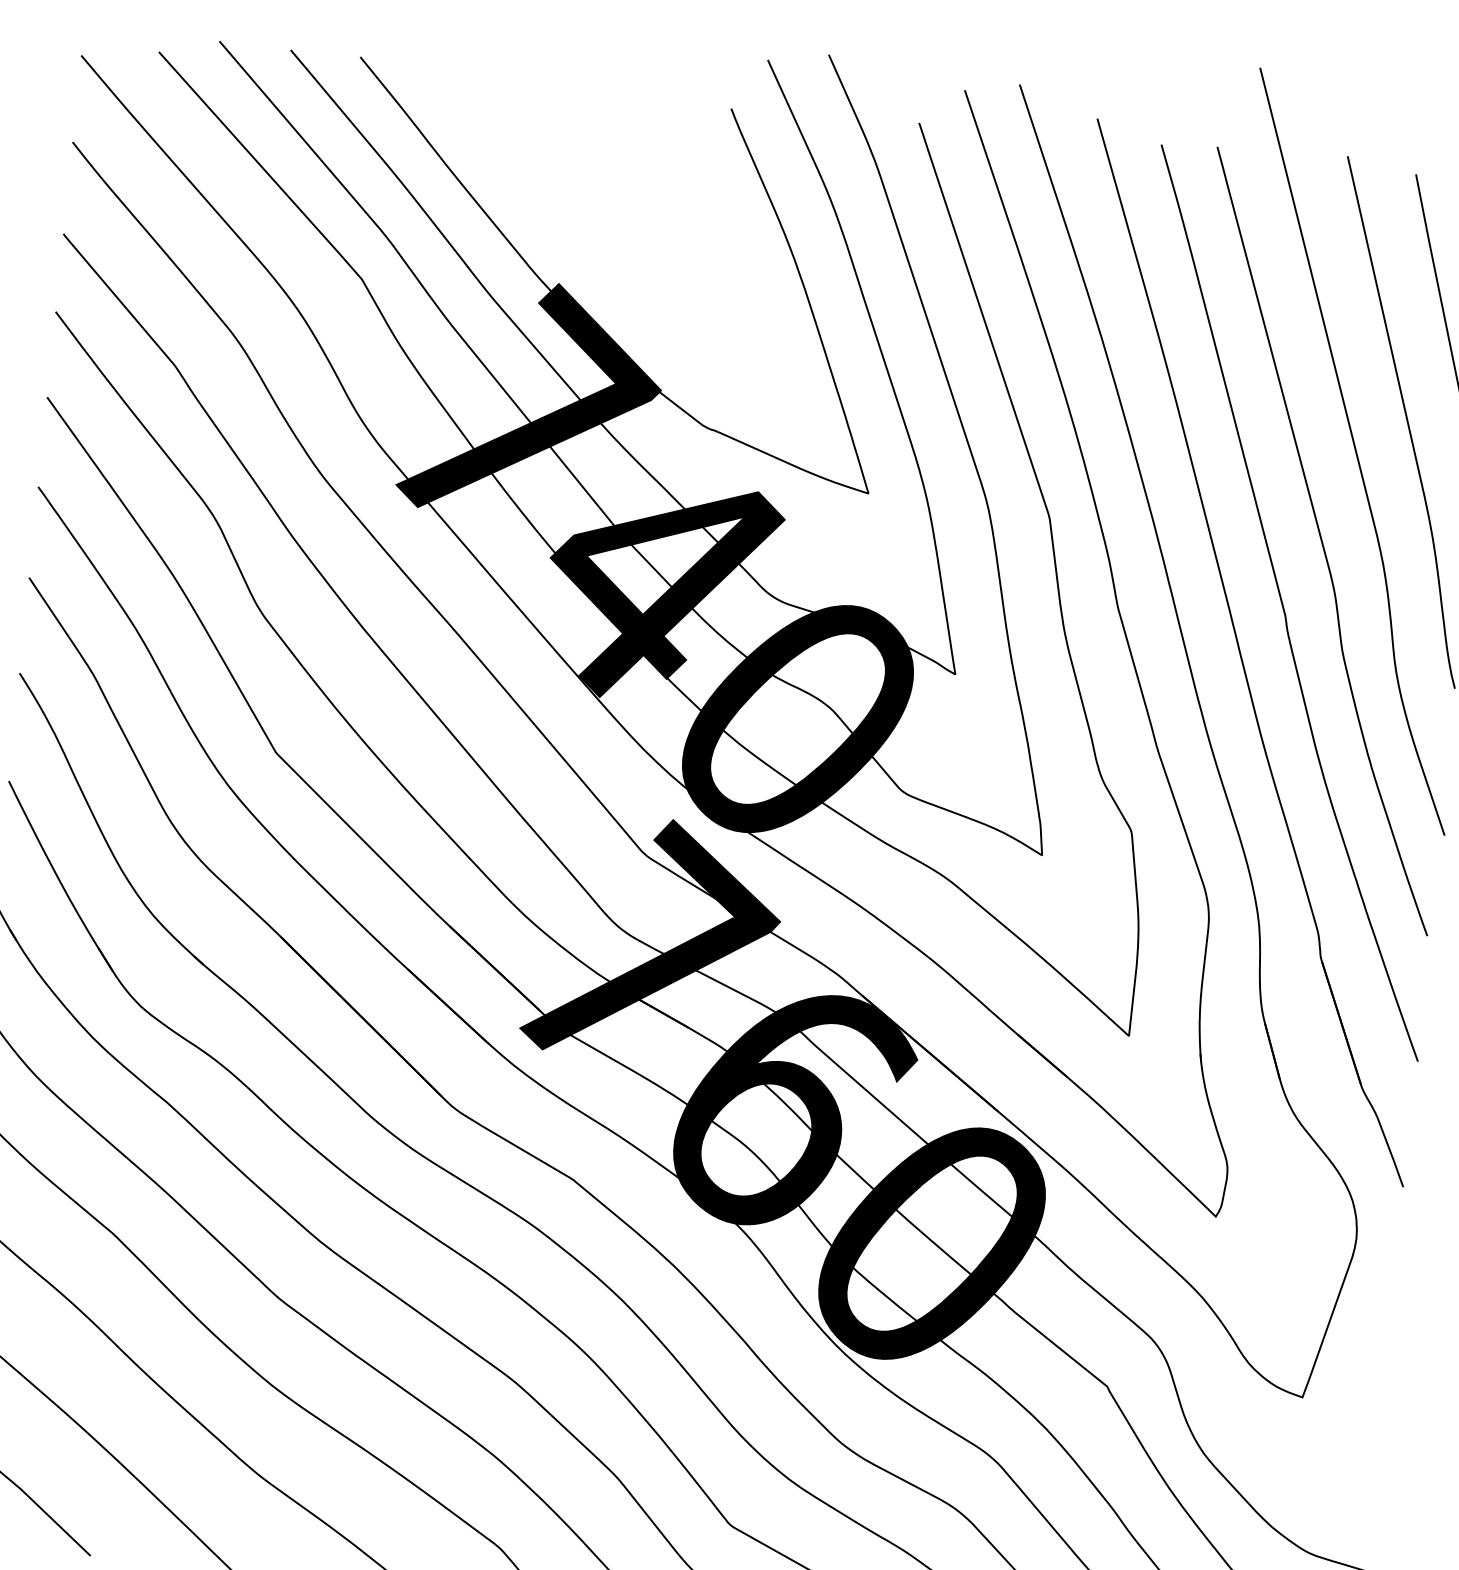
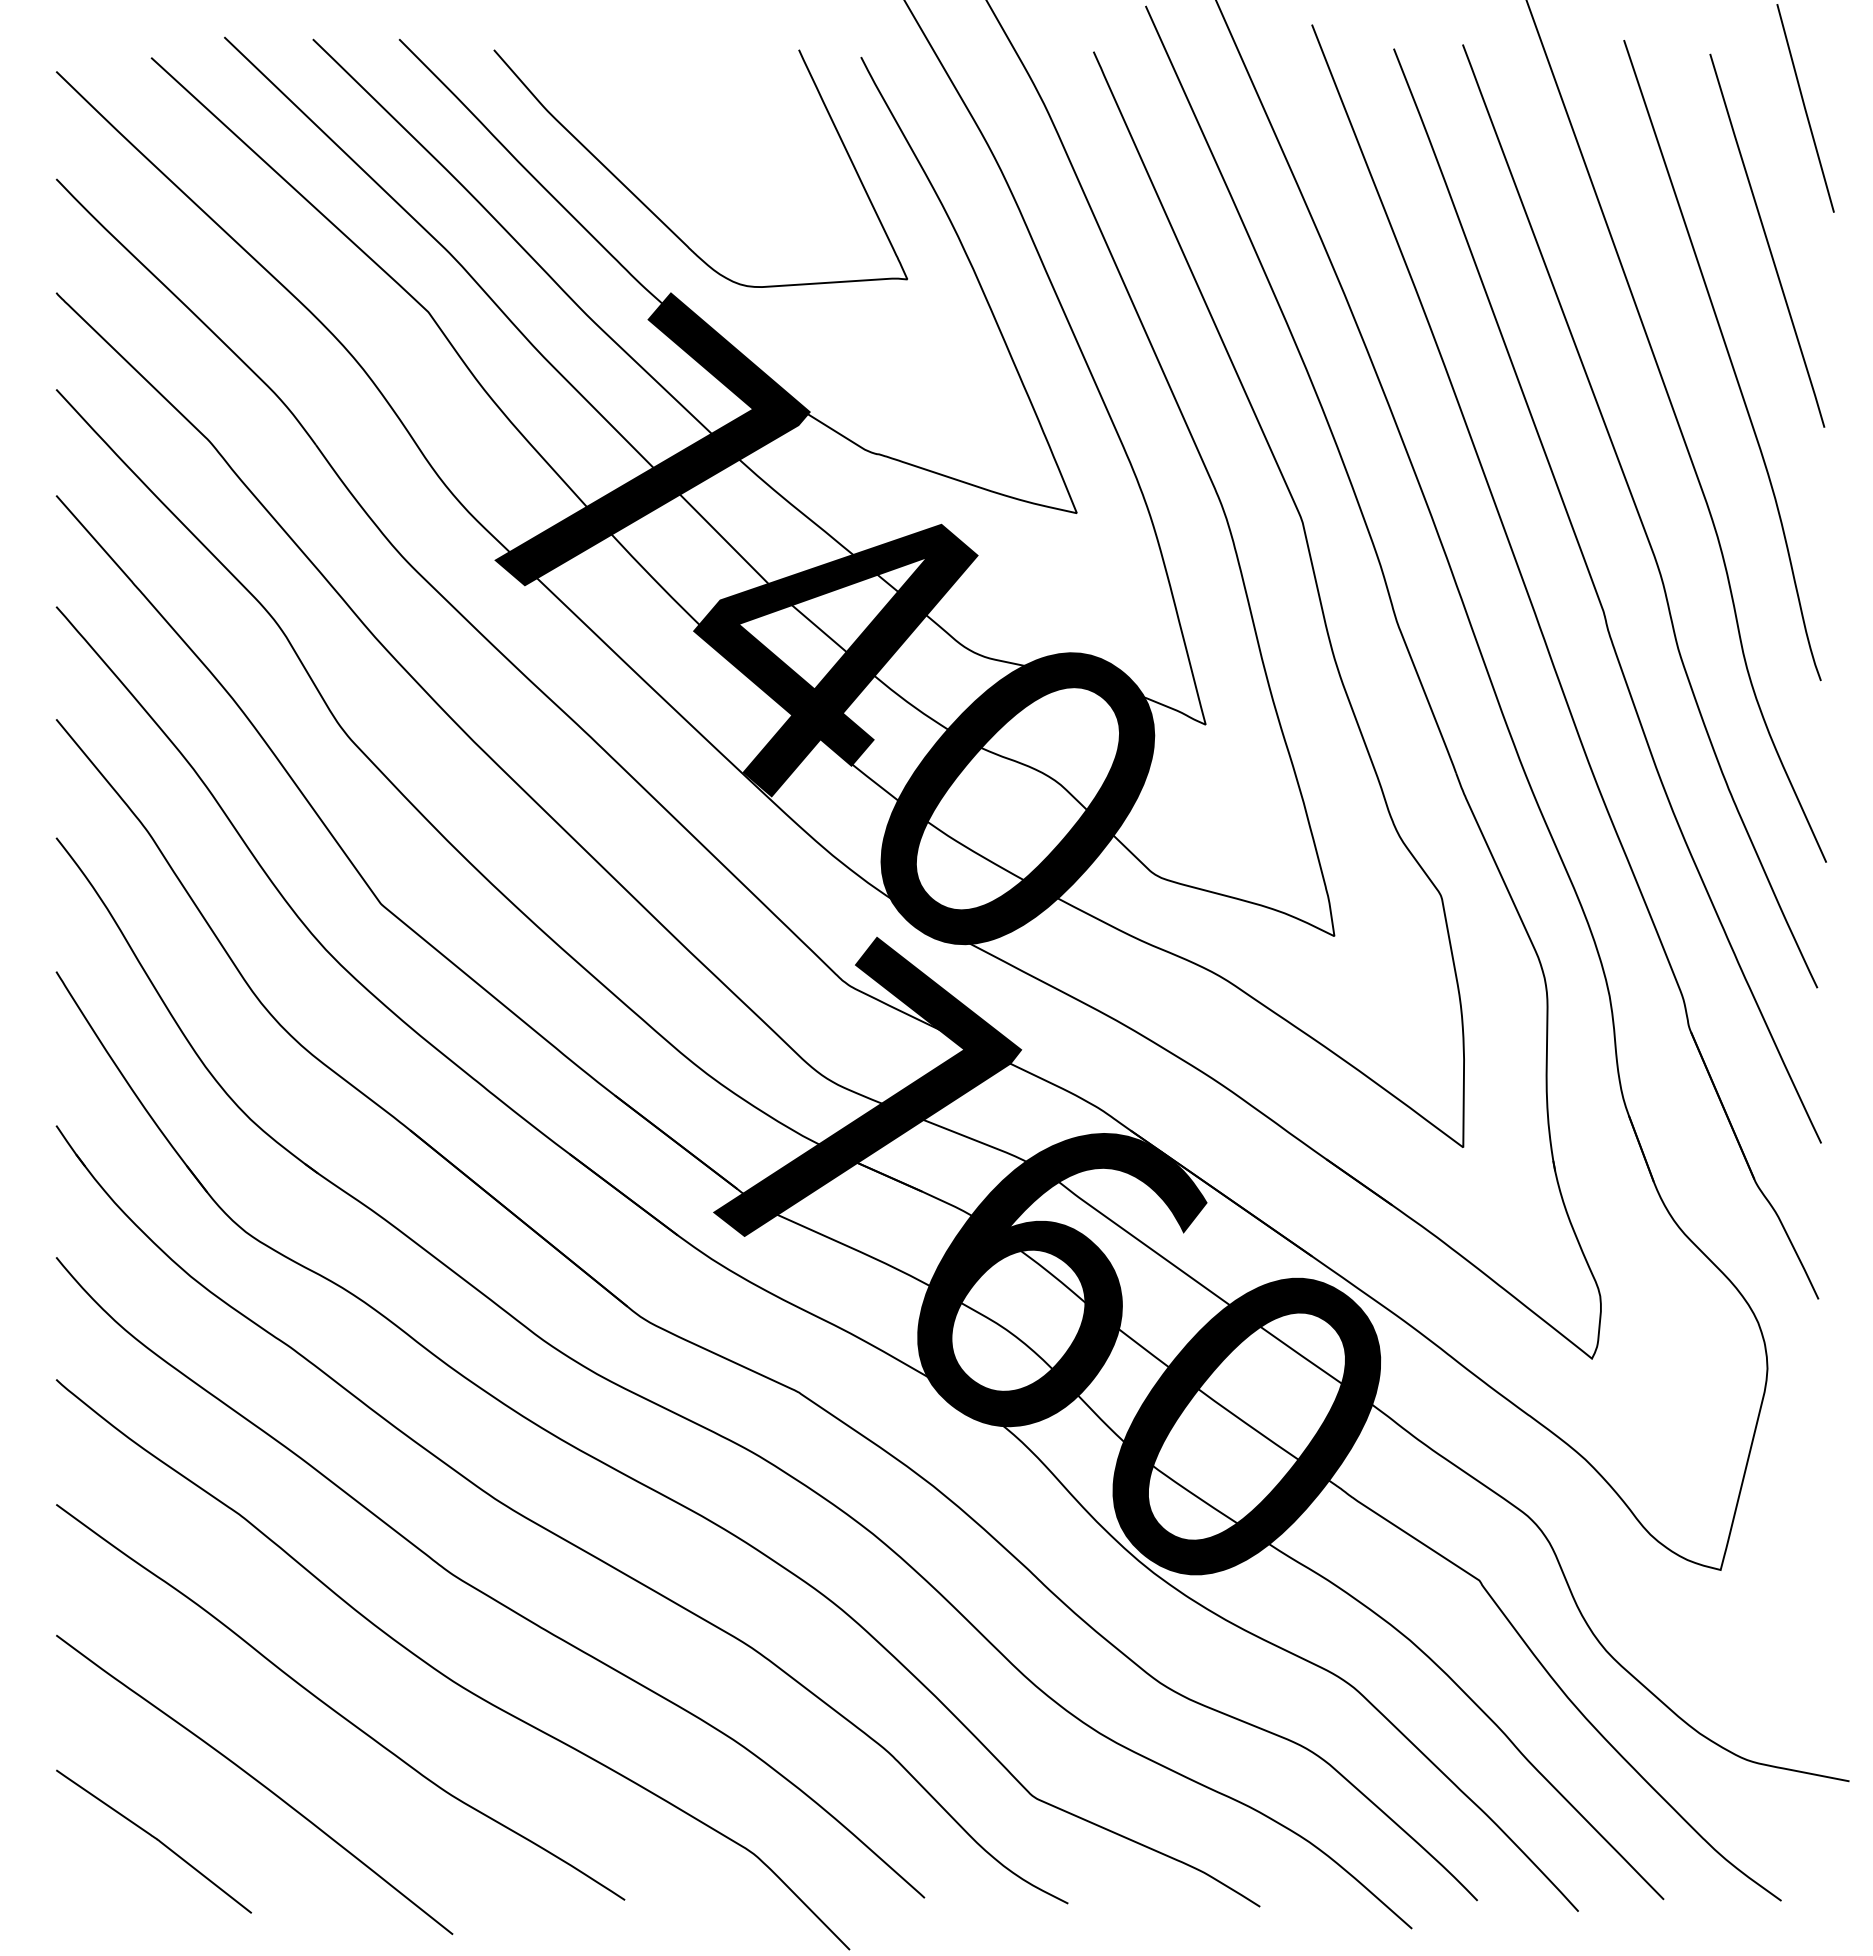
curve: (552, 218) -> (654, 213), added

